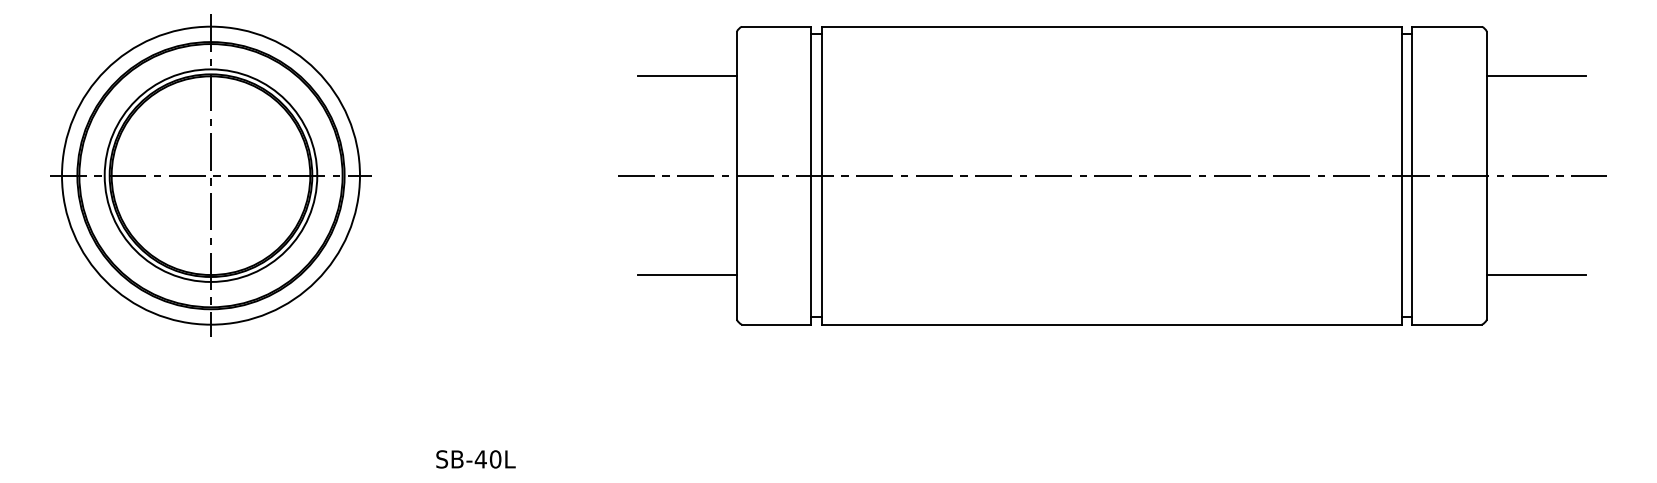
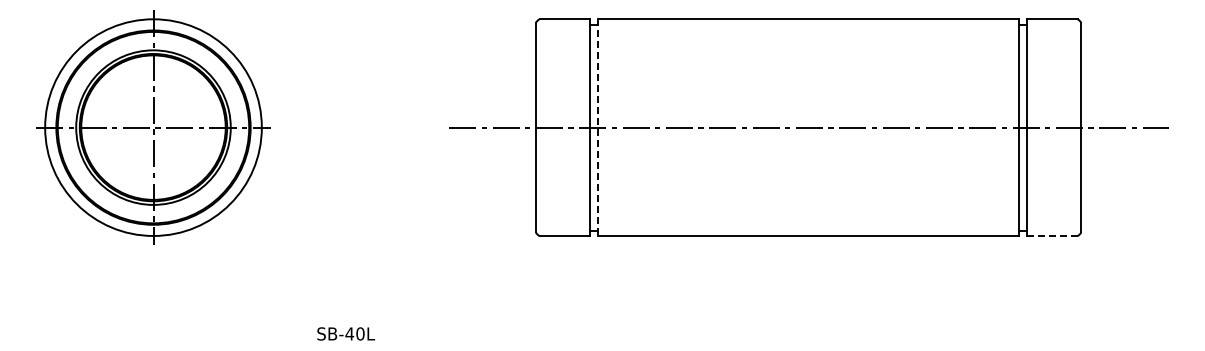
line: (686, 76) -> (499, 55), removed
line: (1536, 76) -> (1117, 55), removed
line: (821, 176) -> (597, 128), solid -> dashed
line: (686, 274) -> (499, 199), removed
line: (1536, 274) -> (1117, 199), removed
line: (1447, 324) -> (1052, 235), solid -> dashed

